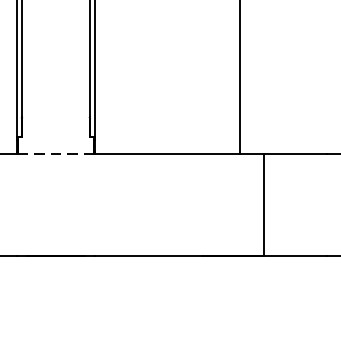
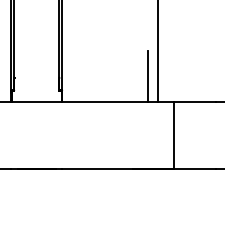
line: (225, 114) -> (148, 75), added
line: (55, 153) -> (36, 101), dashed -> solid

